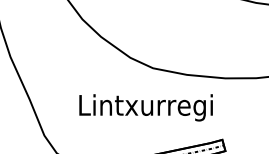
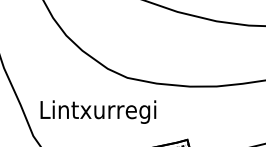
text: (146, 107) -> (98, 111), moved

